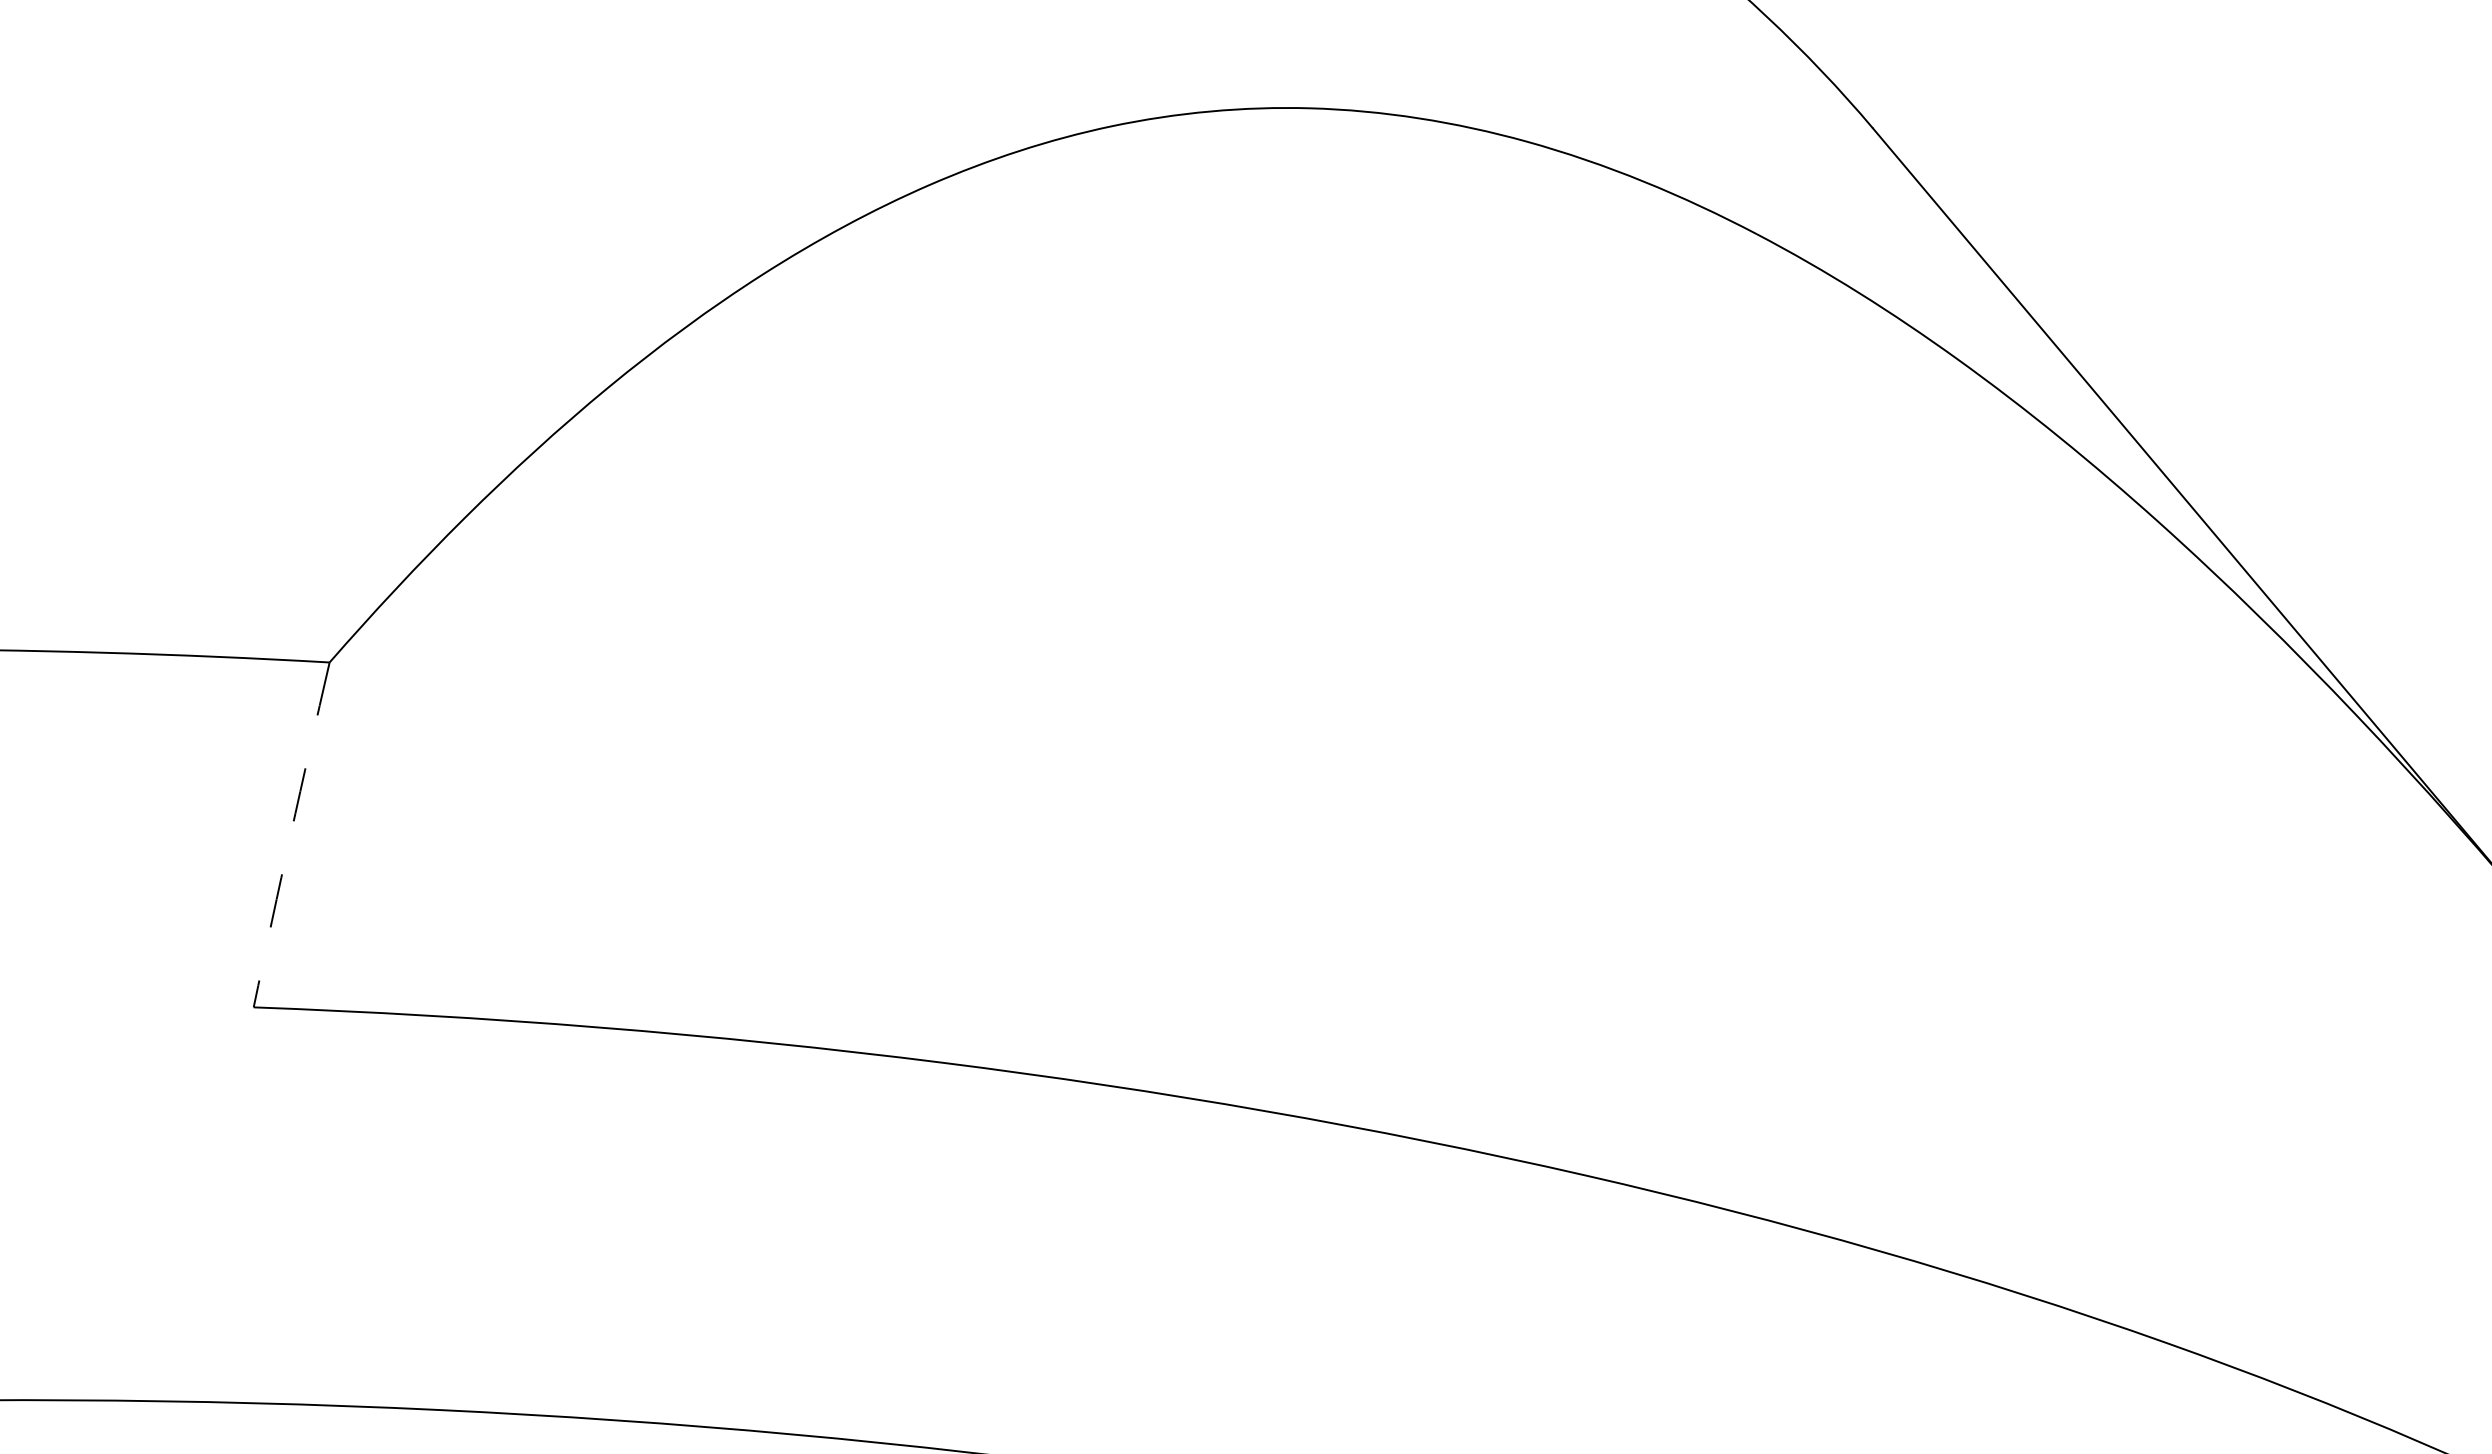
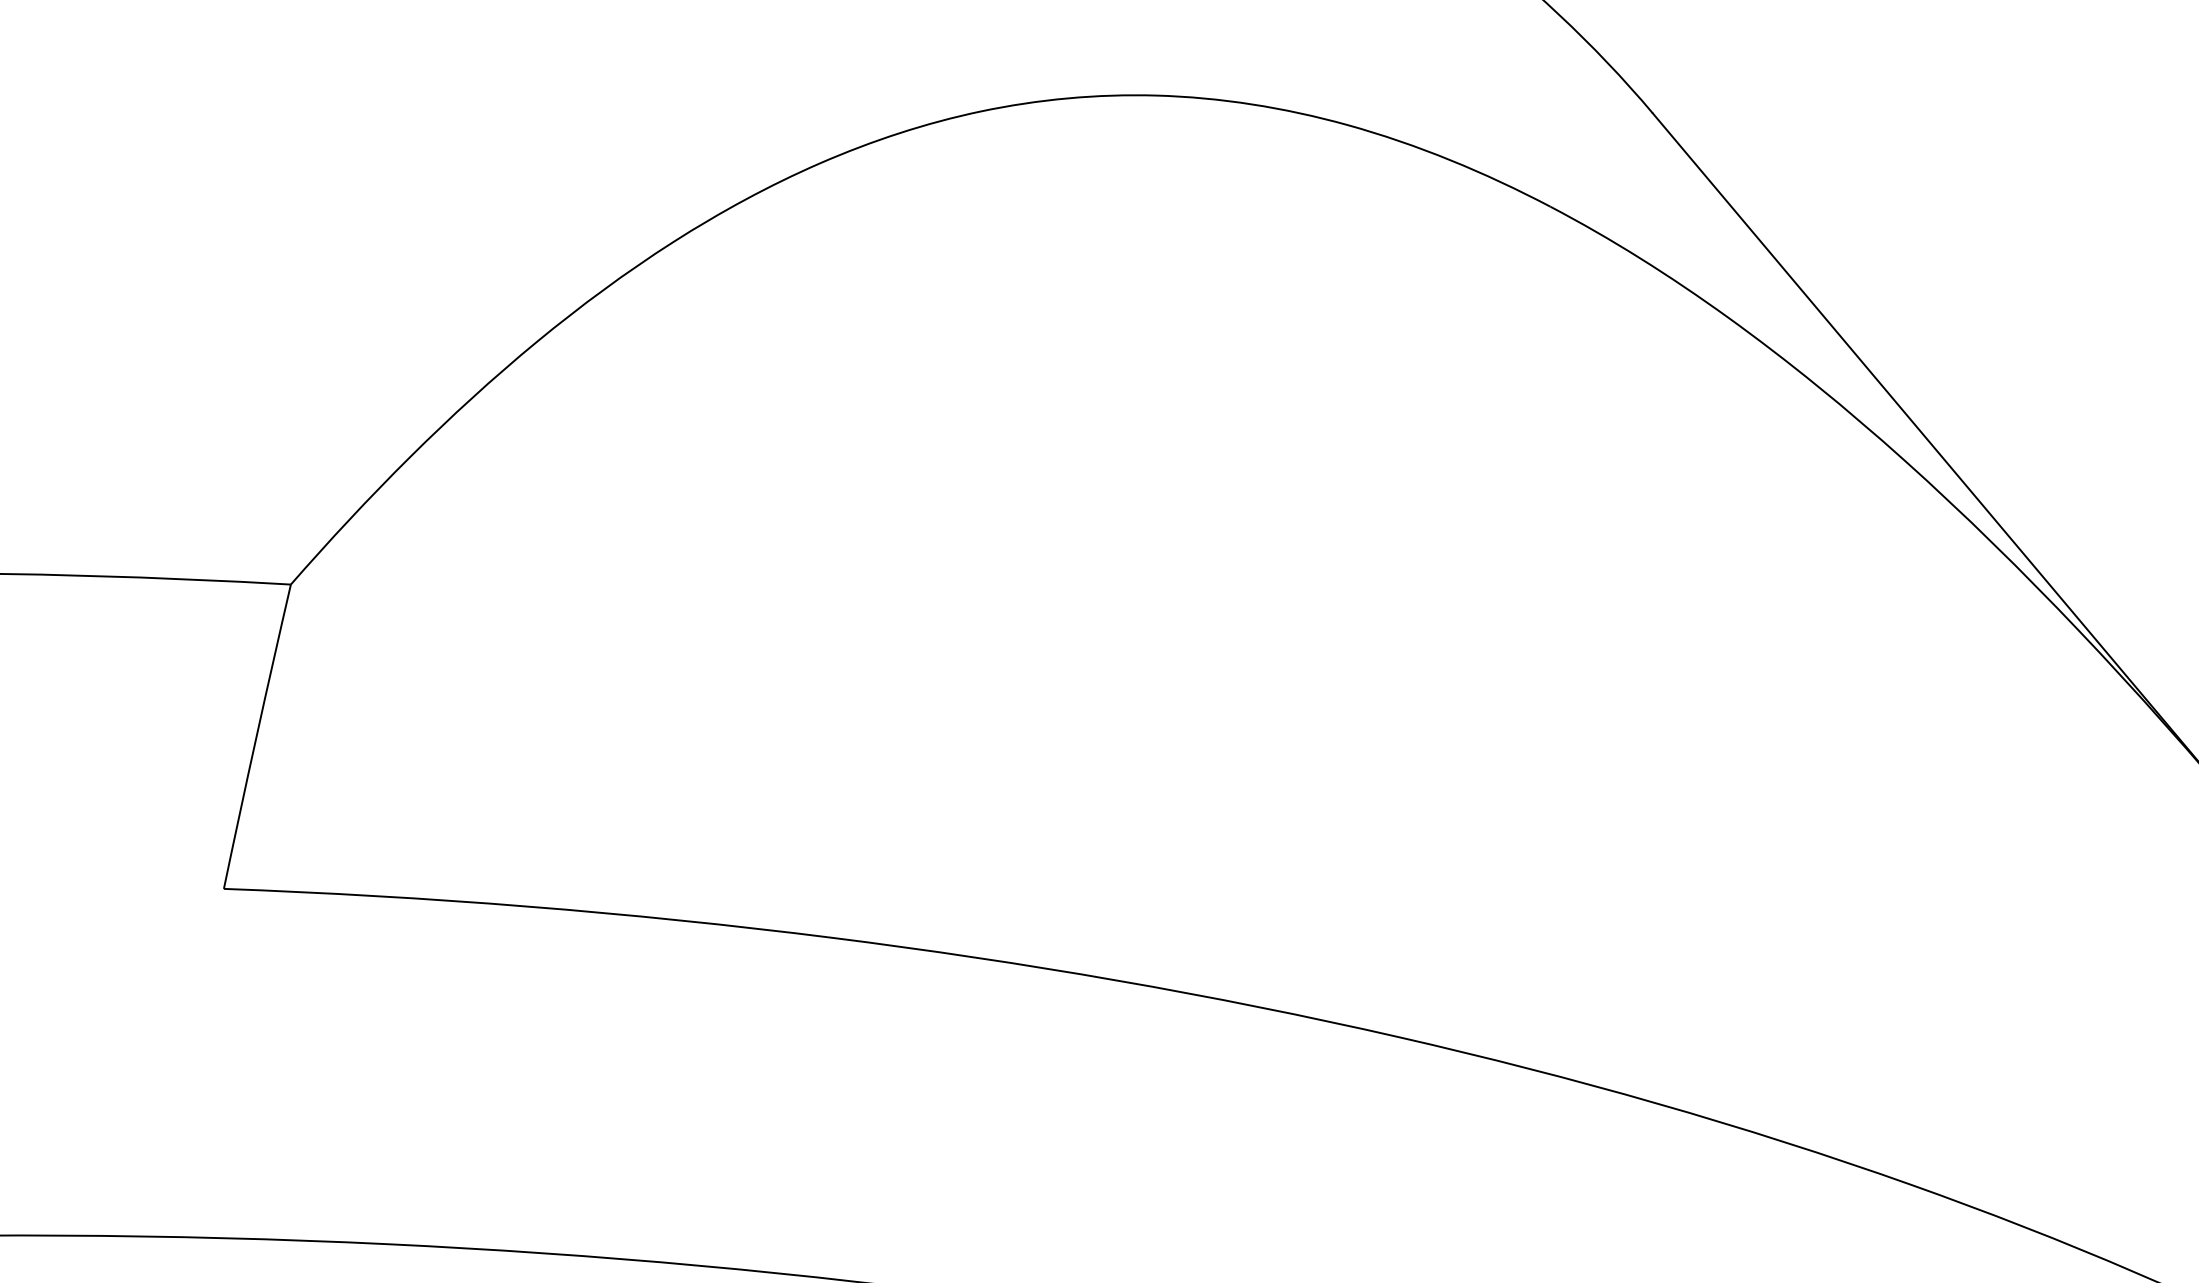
arc: (290, 834) -> (256, 736), dashed -> solid

